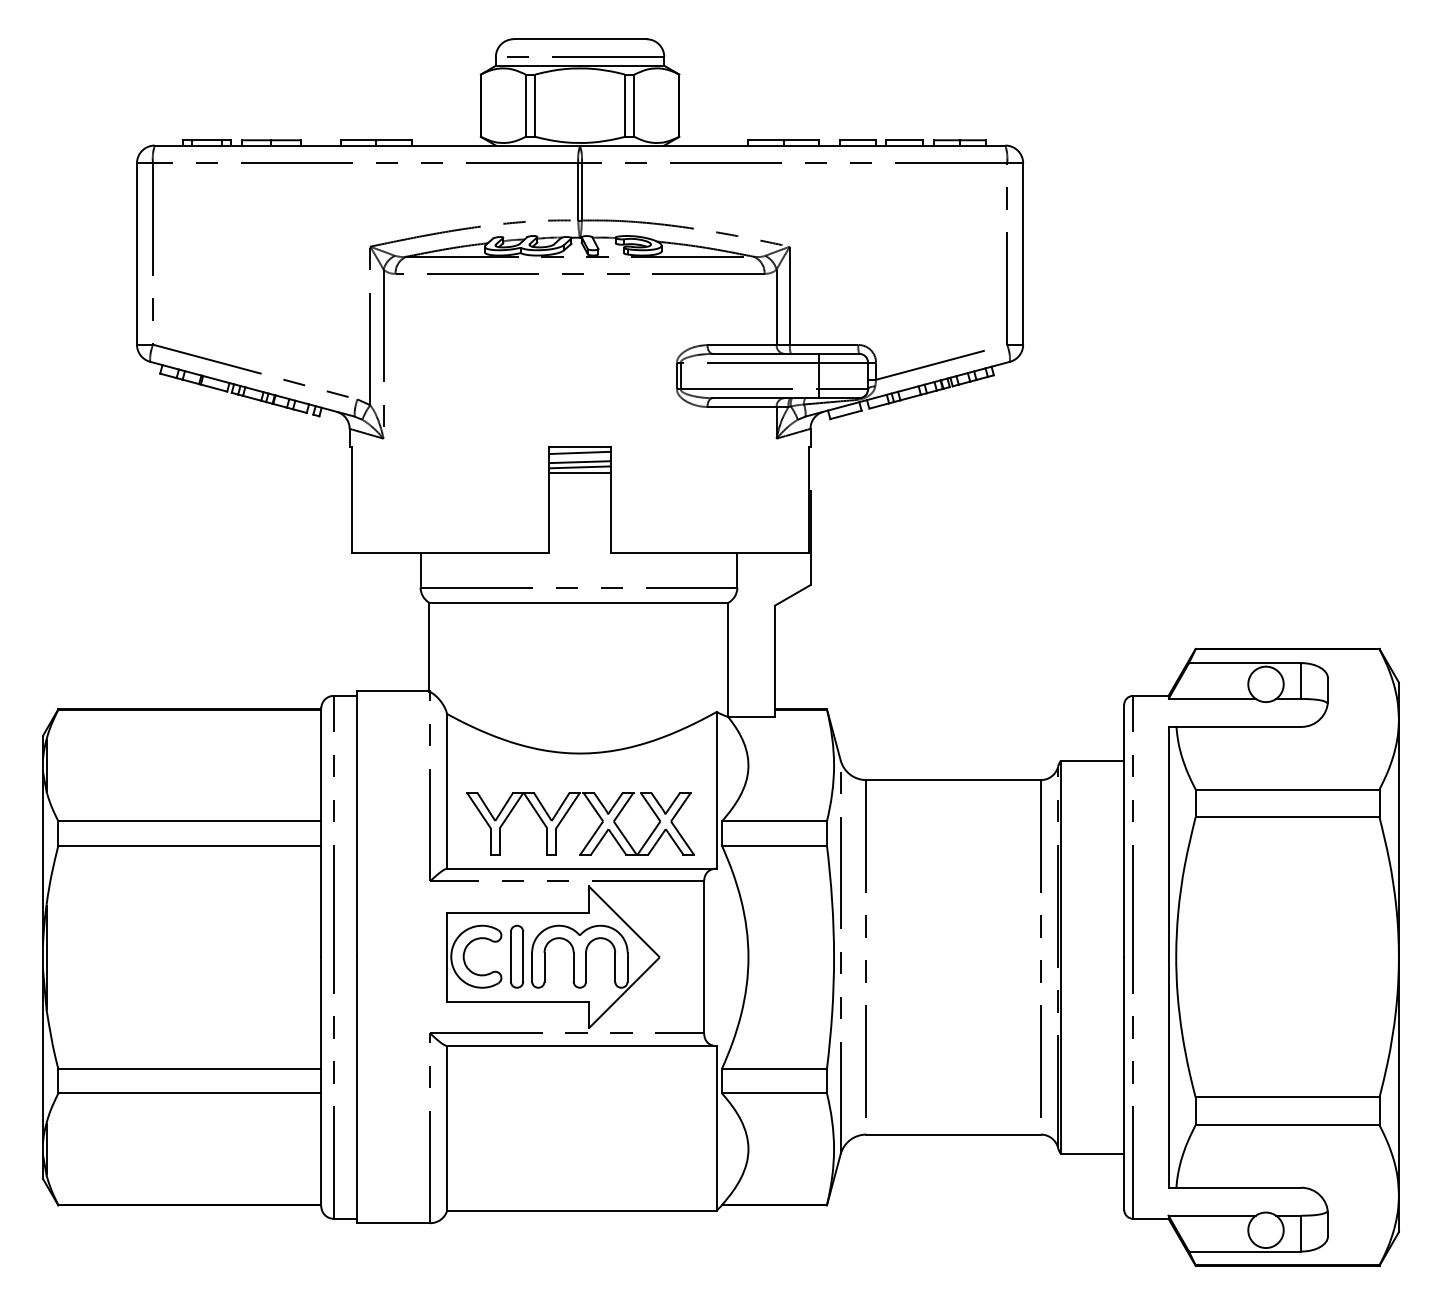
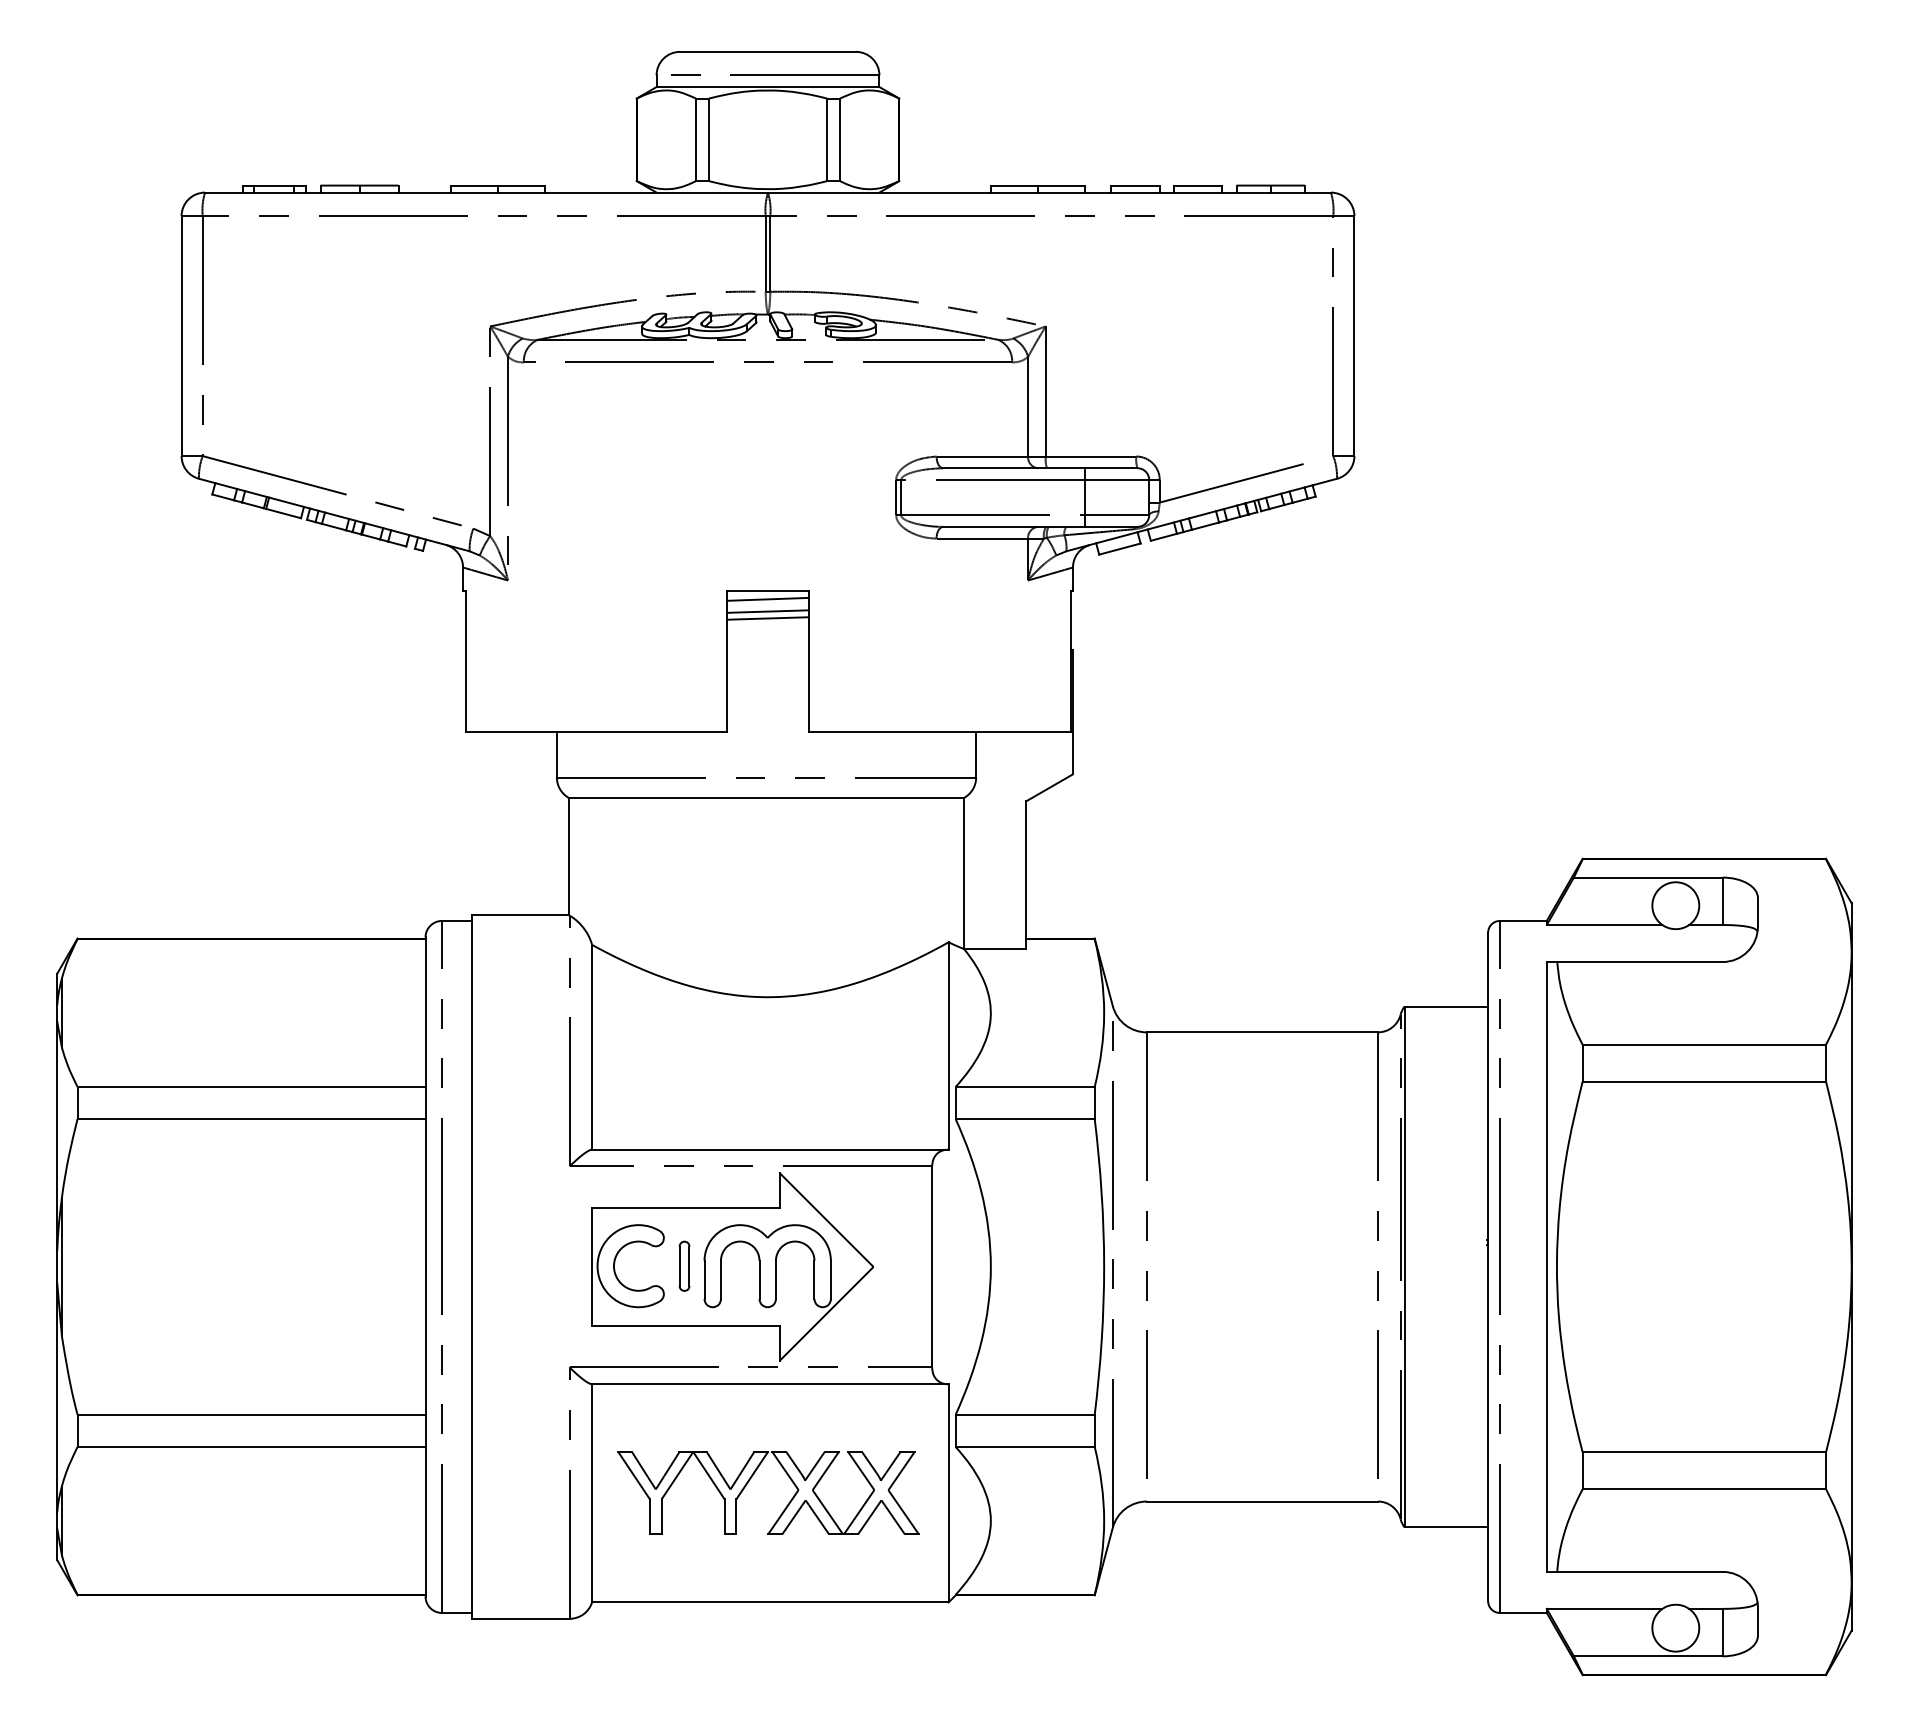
line: (579, 473) -> (767, 626), removed
part: (566, 814) -> (750, 1480), moved
part: (516, 957) -> (684, 1266), size x0.6

